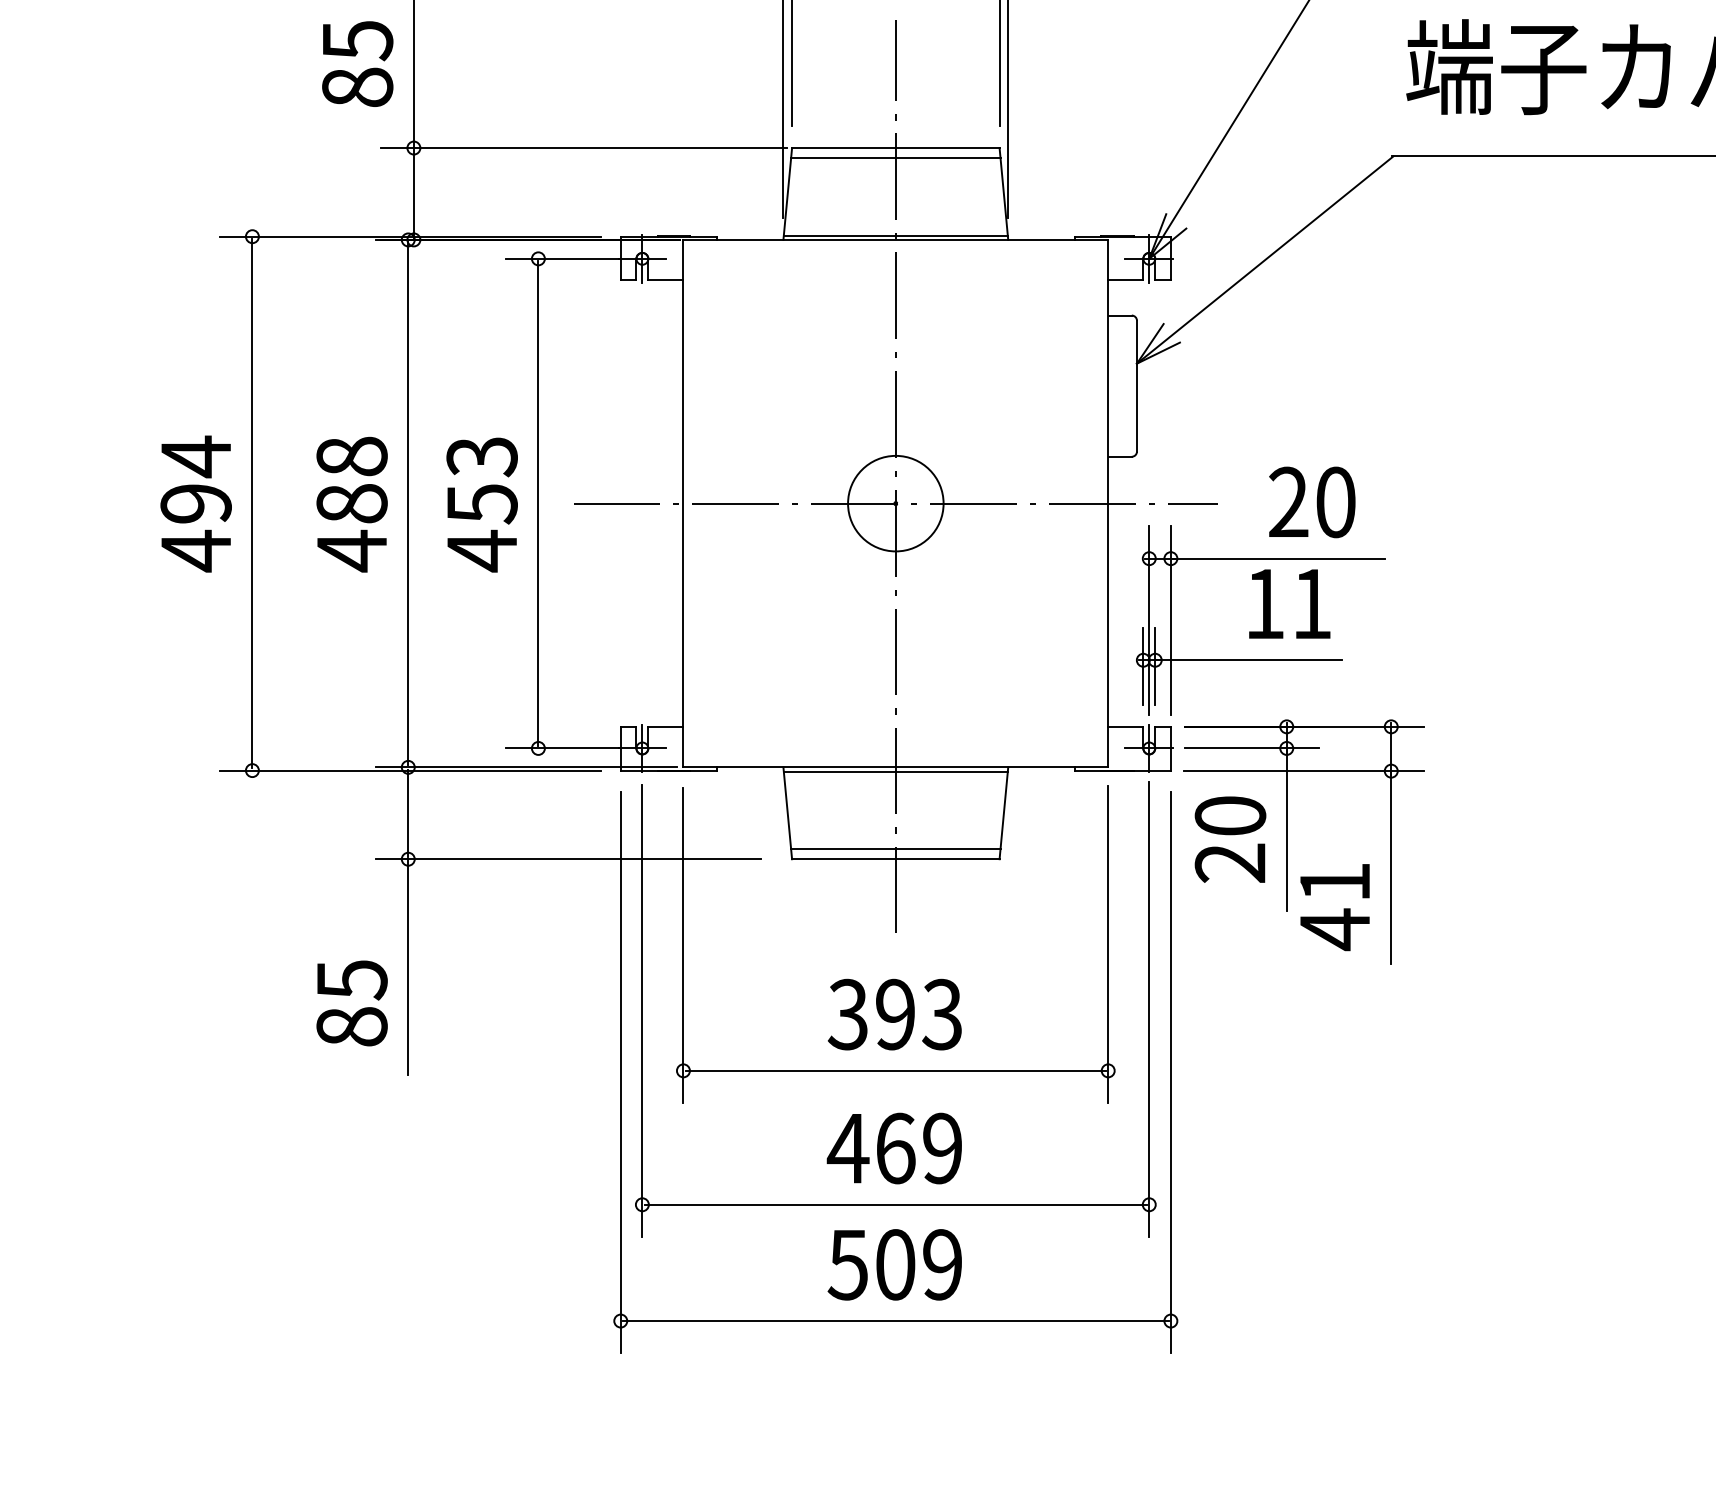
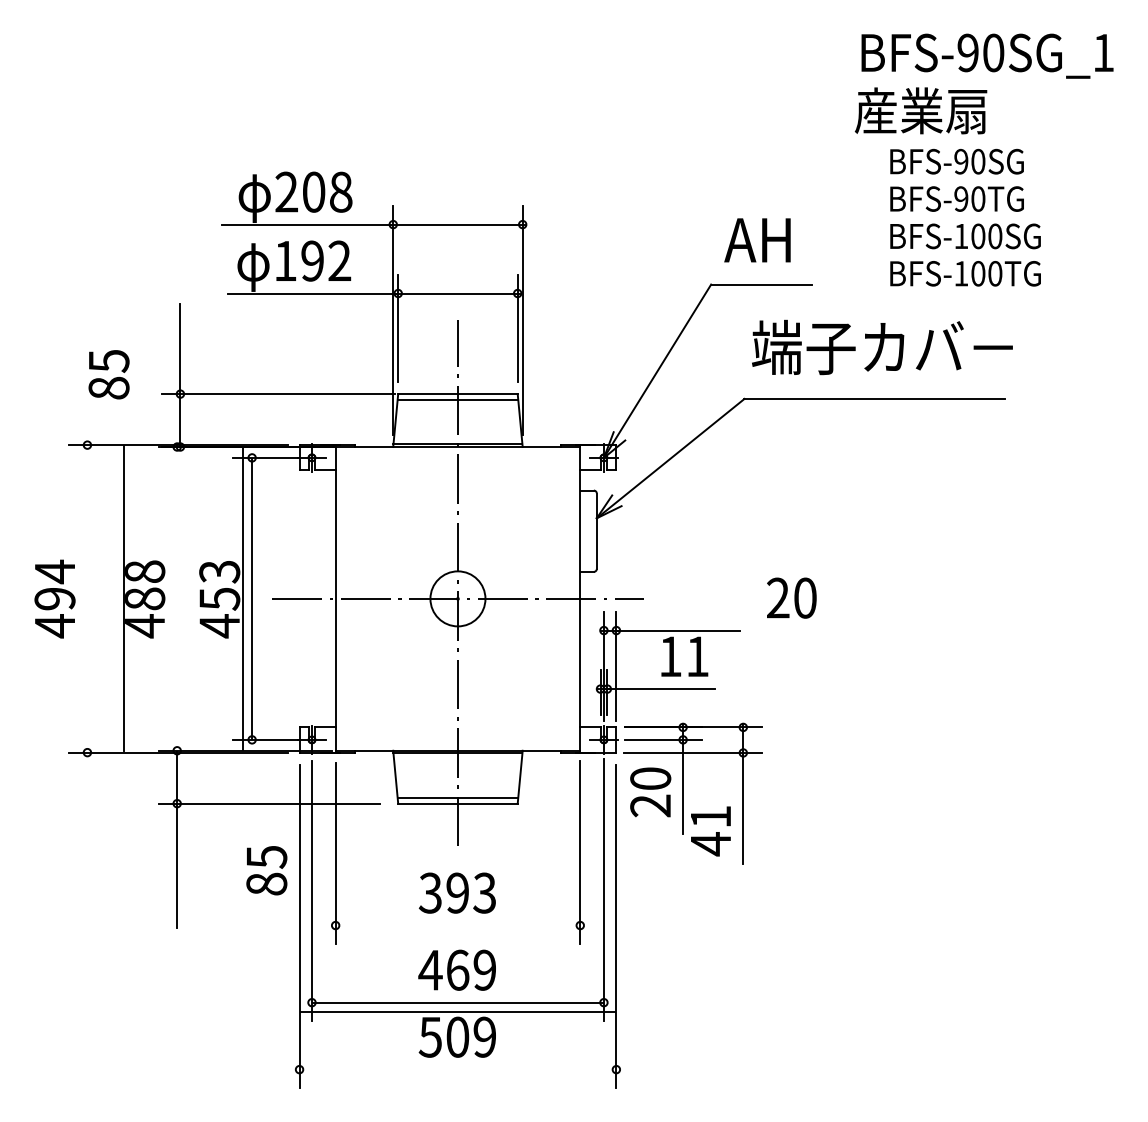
text: (356, 63) -> (108, 374), moved
text: (1311, 501) -> (791, 597), moved
line: (252, 502) -> (124, 598), moved
line: (408, 502) -> (243, 598), moved
text: (351, 1003) -> (266, 870), moved
line: (895, 1070) -> (457, 925), removed
line: (895, 1320) -> (457, 1011), moved

